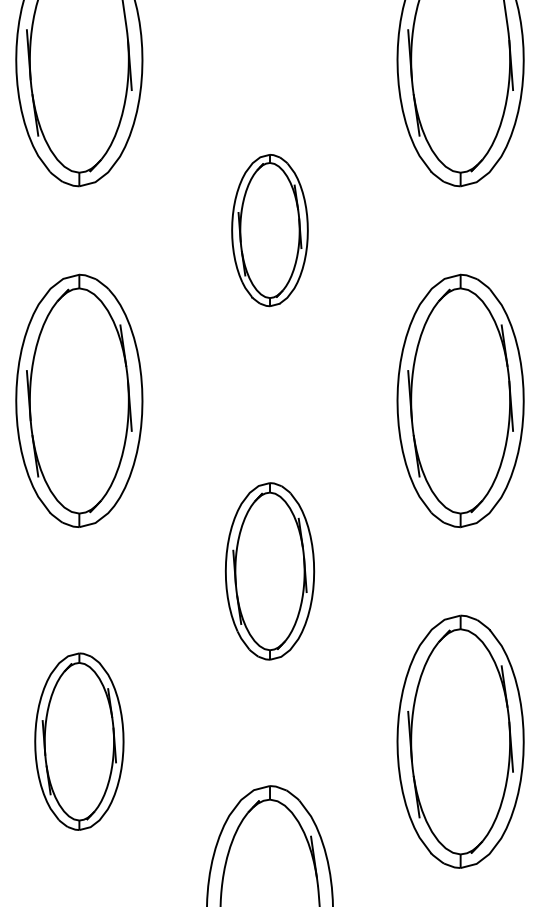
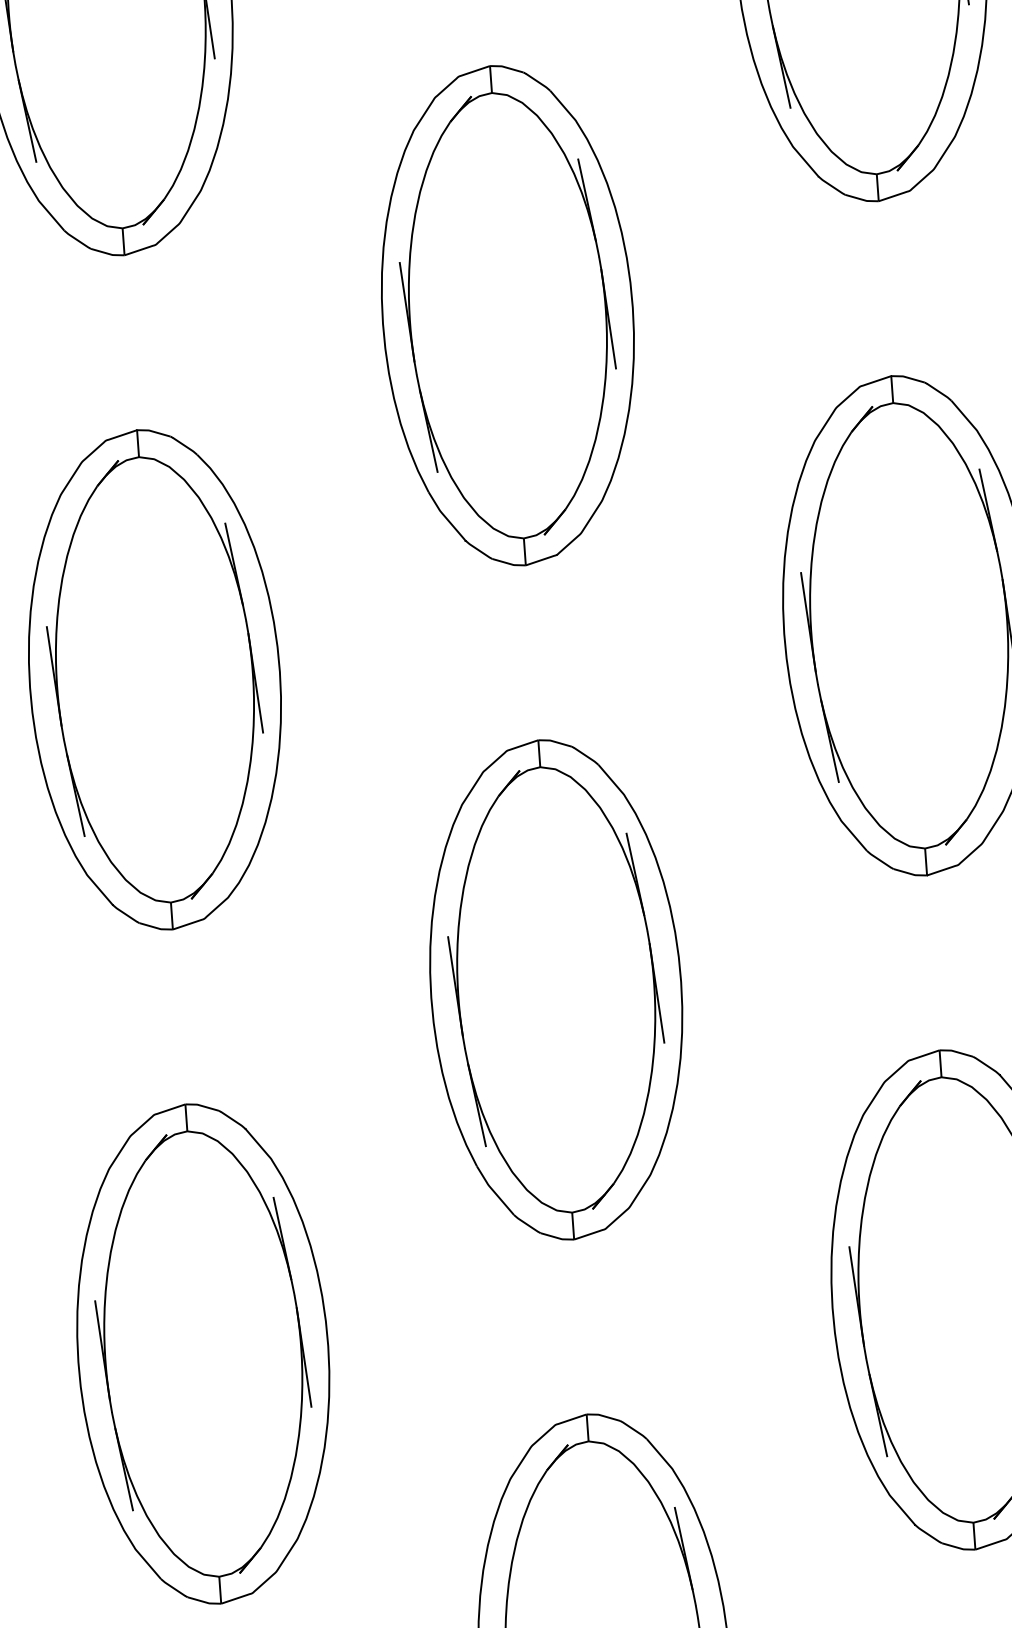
part: (269, 230) -> (506, 315), size x1.67
part: (269, 571) -> (555, 990), size x1.43
part: (79, 741) -> (203, 1353), size x1.43

